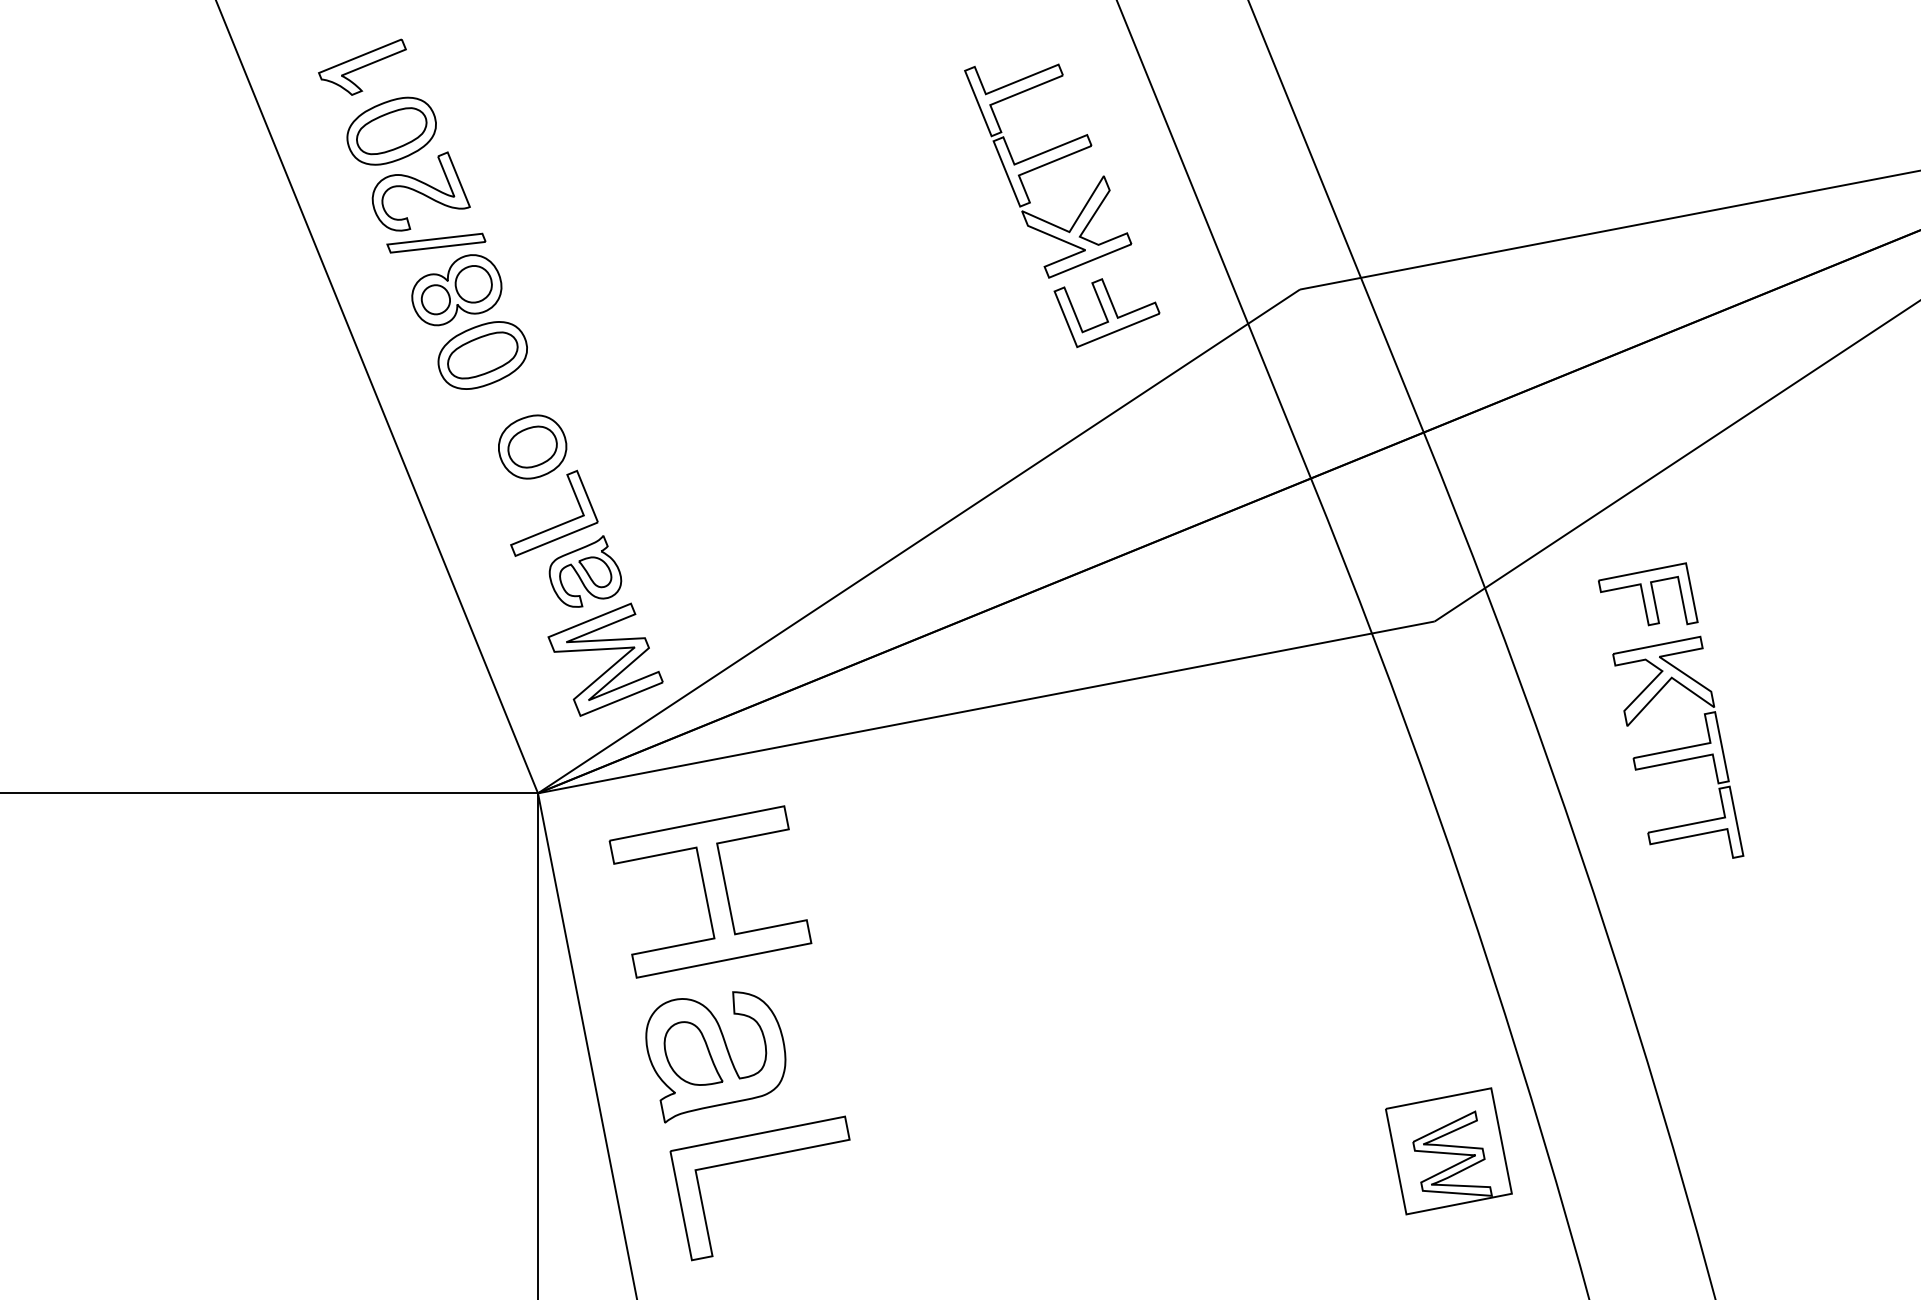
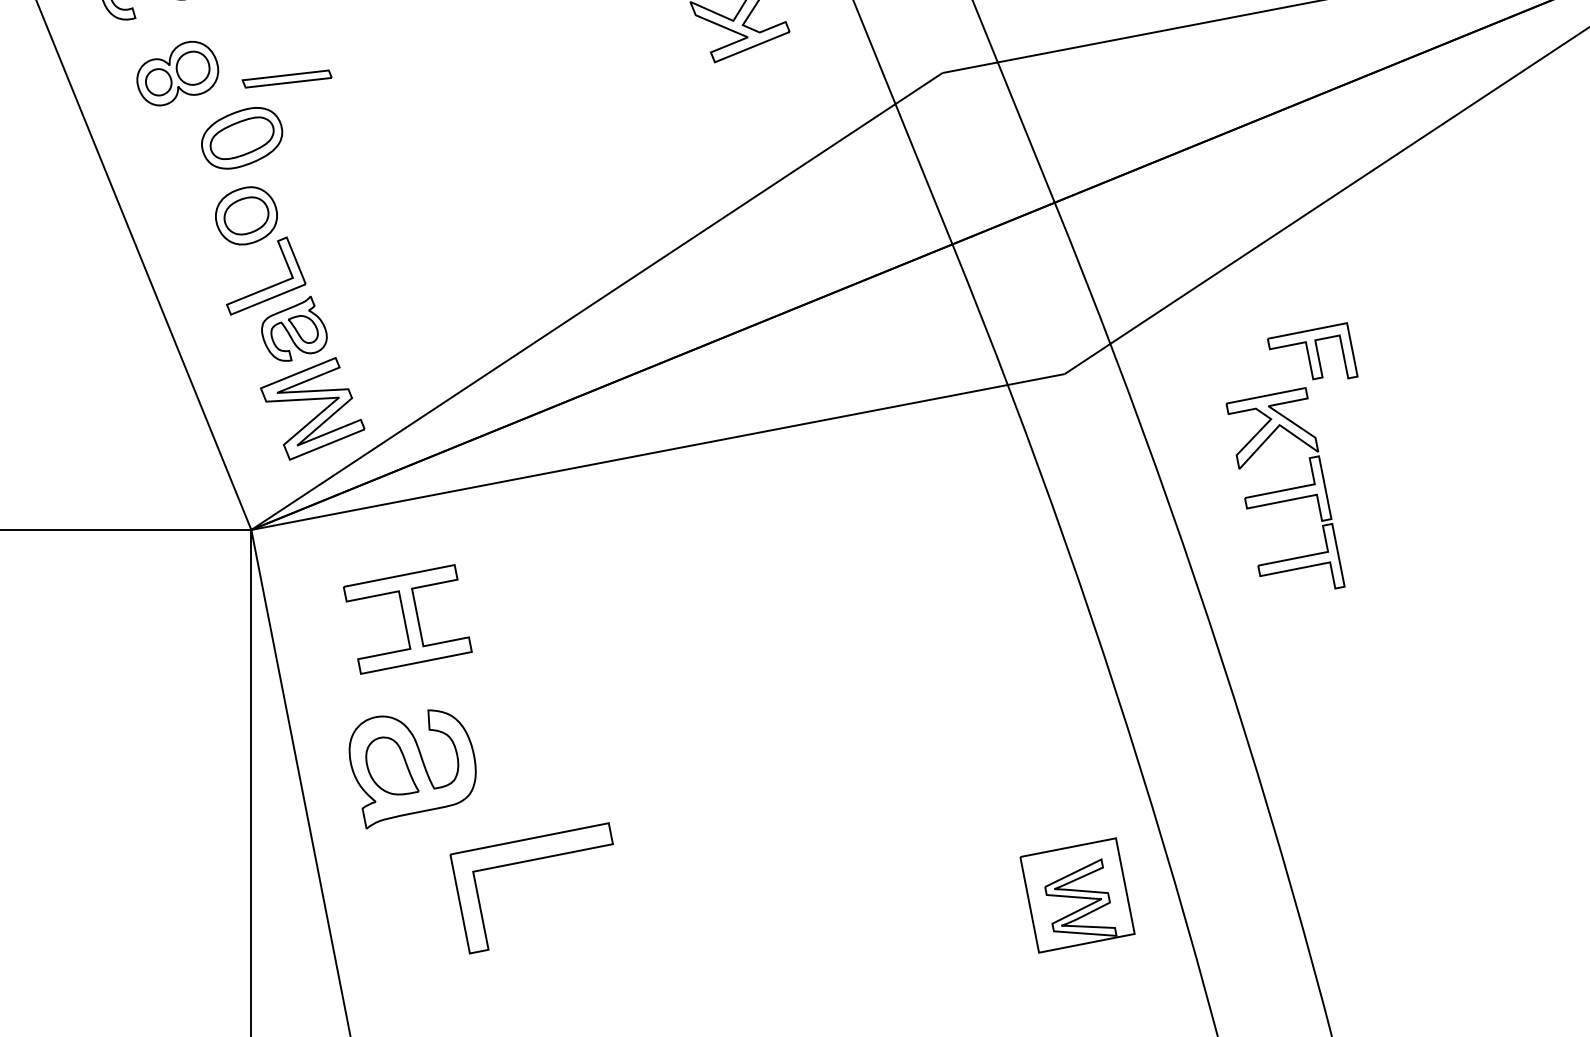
part: (436, 242) -> (287, 78), moved
part: (1106, 312) -> (767, 93), removed
part: (482, 355) -> (241, 138), moved
part: (1648, 594) -> (1313, 351), moved
part: (710, 891) -> (407, 619), size x0.7
part: (1448, 1151) -> (1077, 895), moved
part: (751, 1160) -> (523, 862), moved

